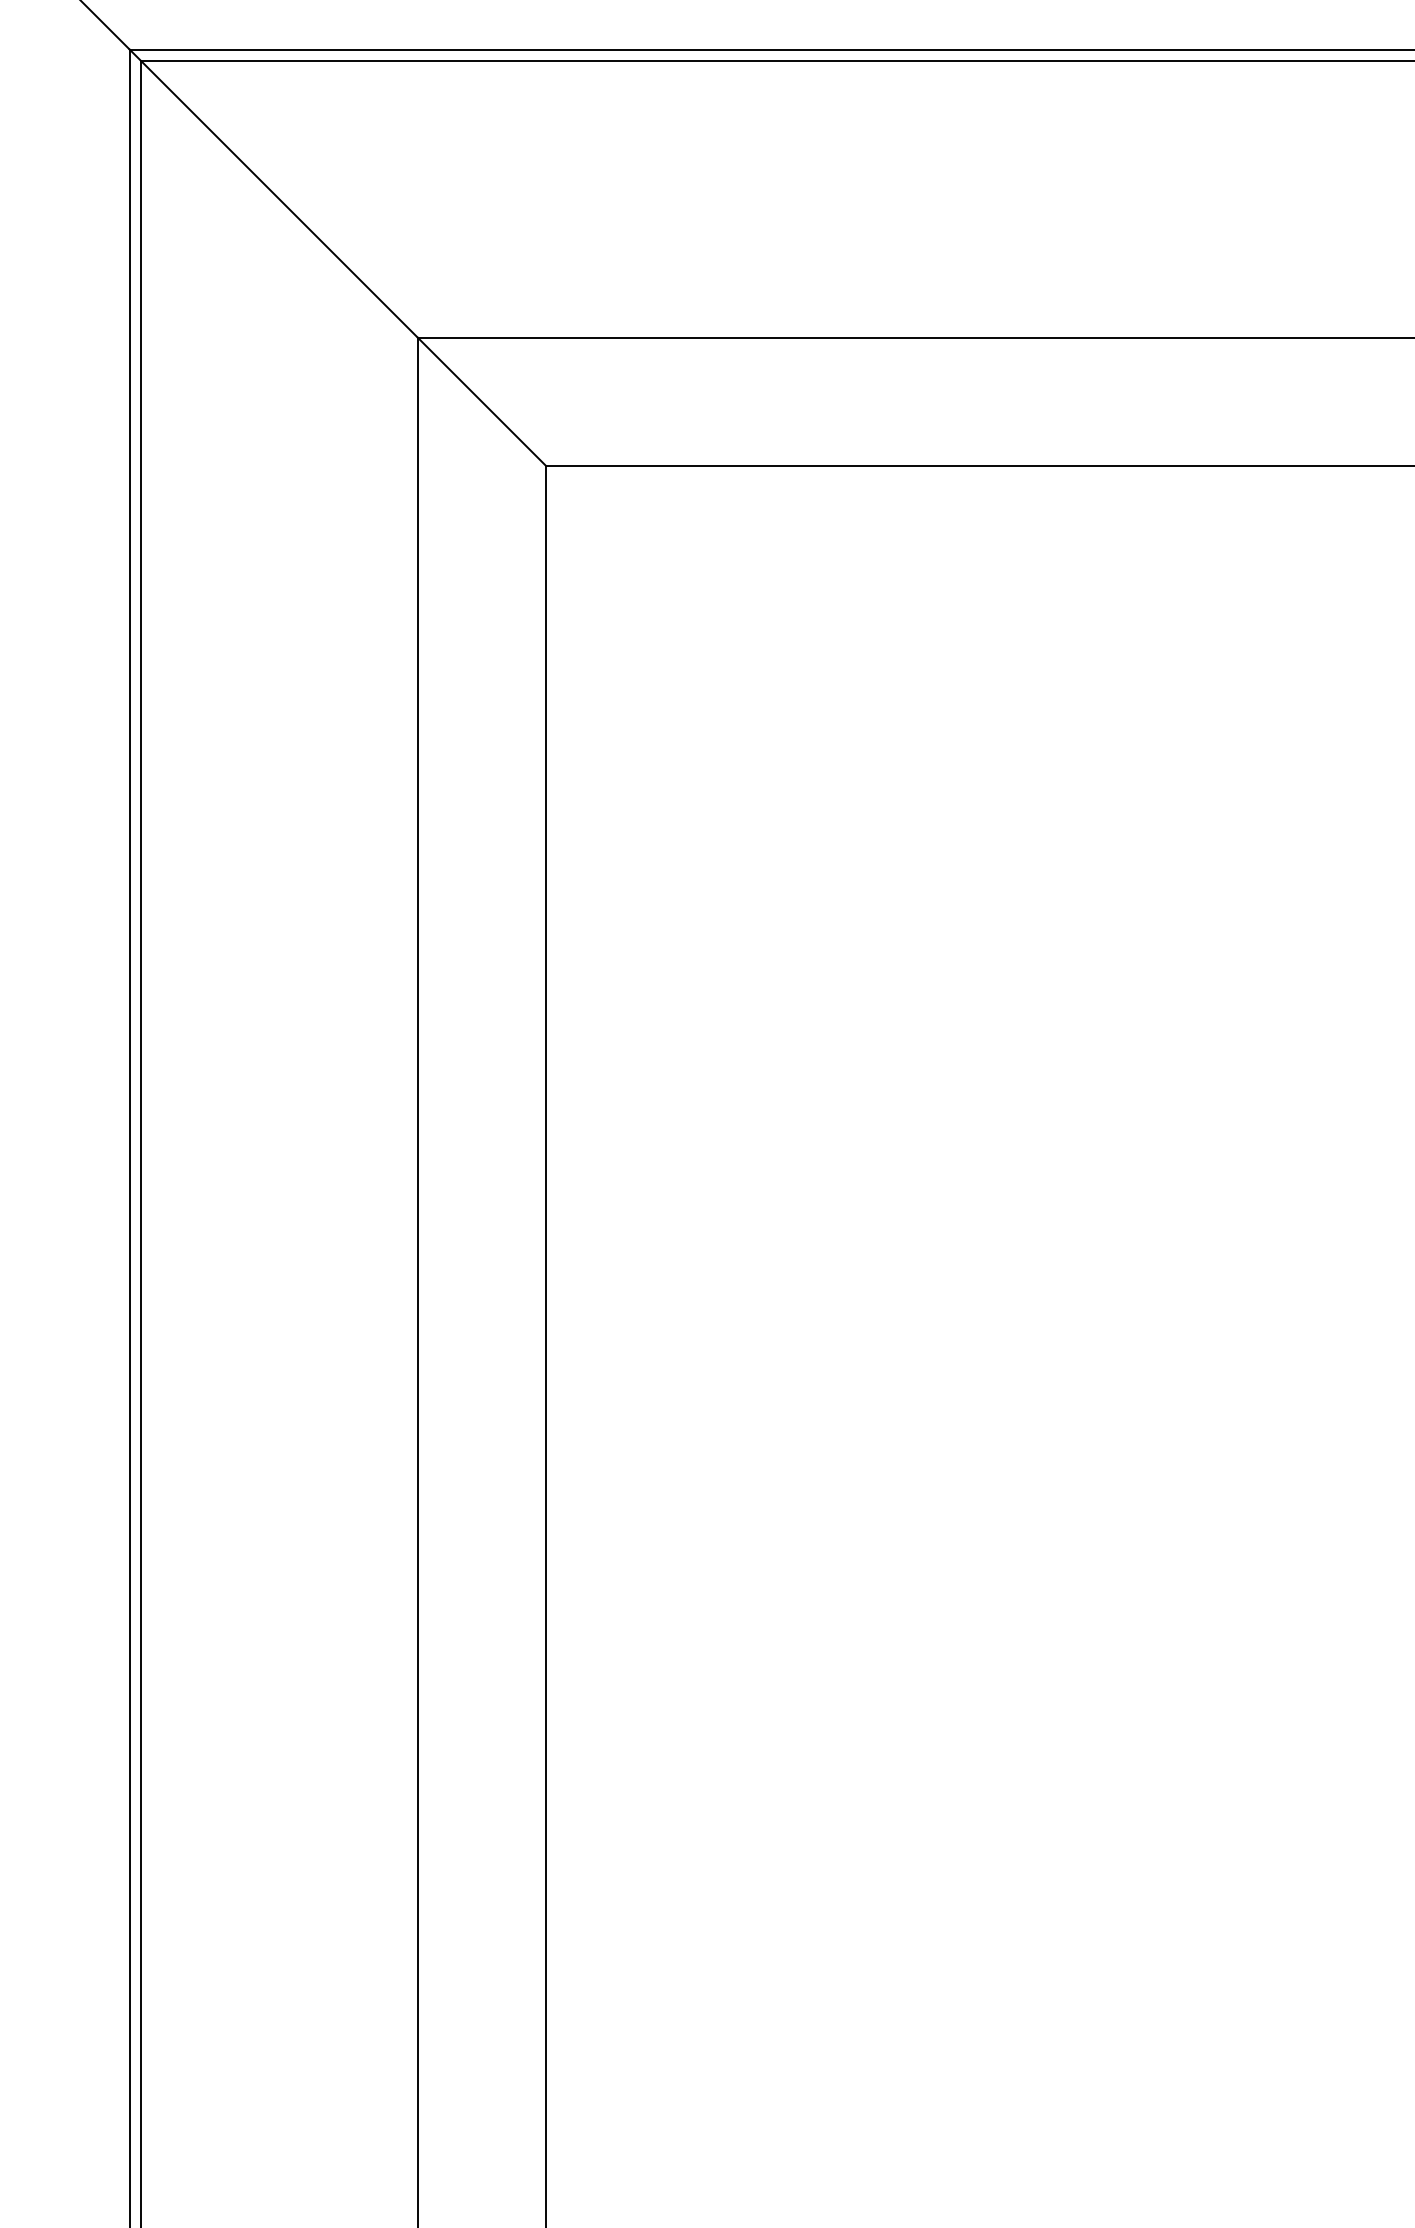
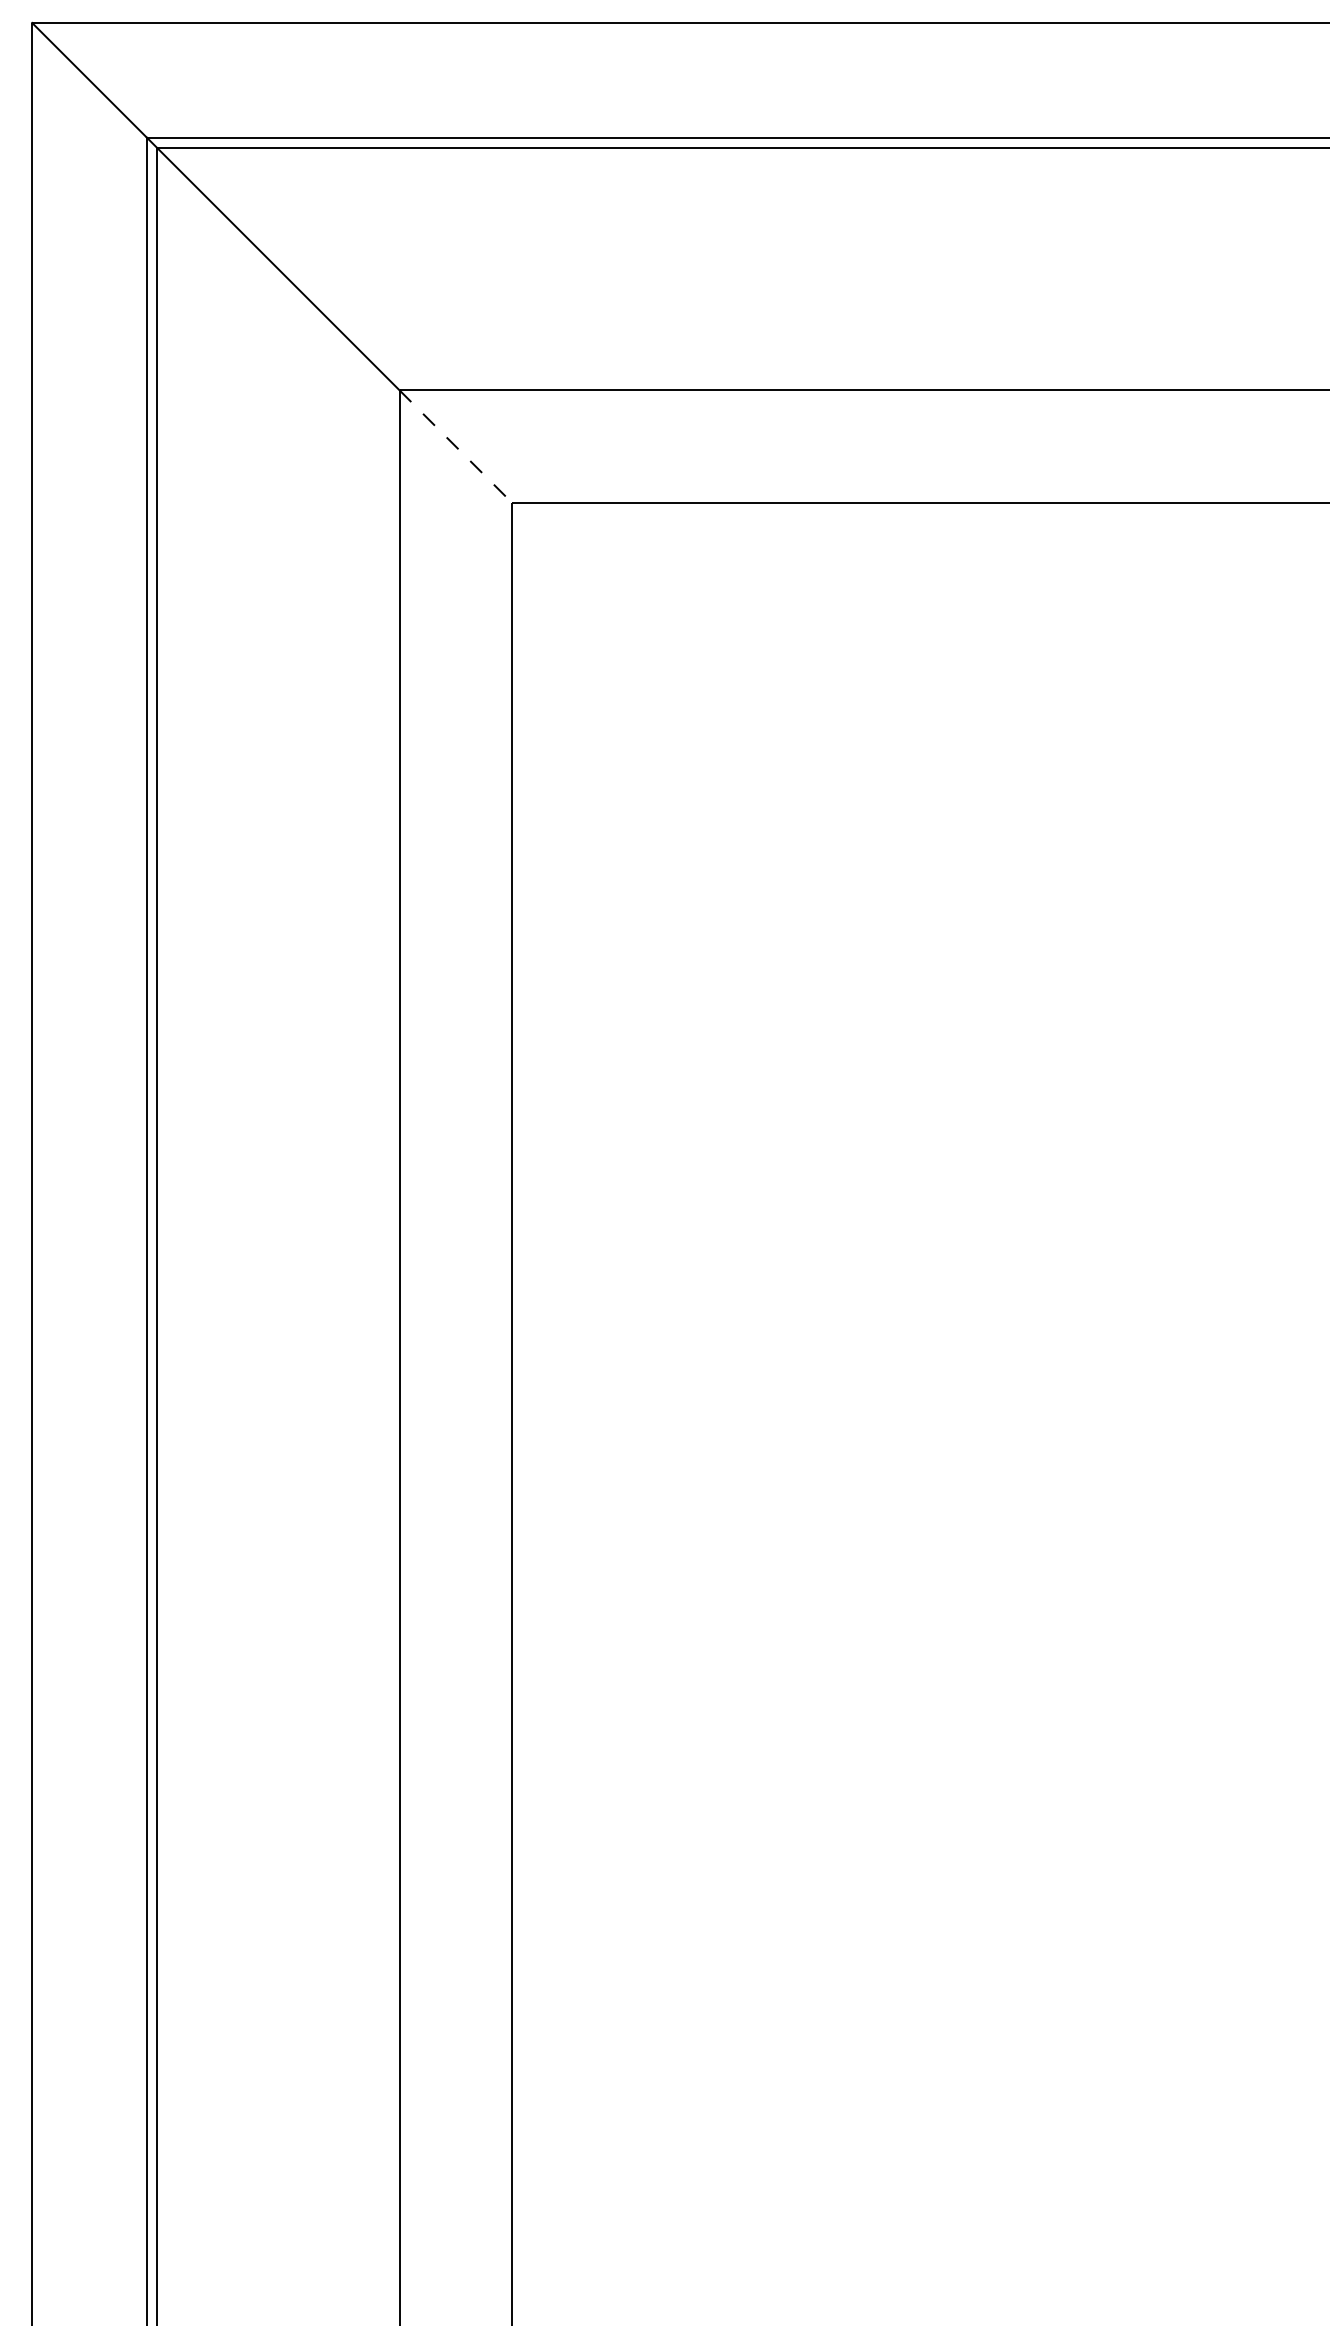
line: (481, 401) -> (455, 446), solid -> dashed

